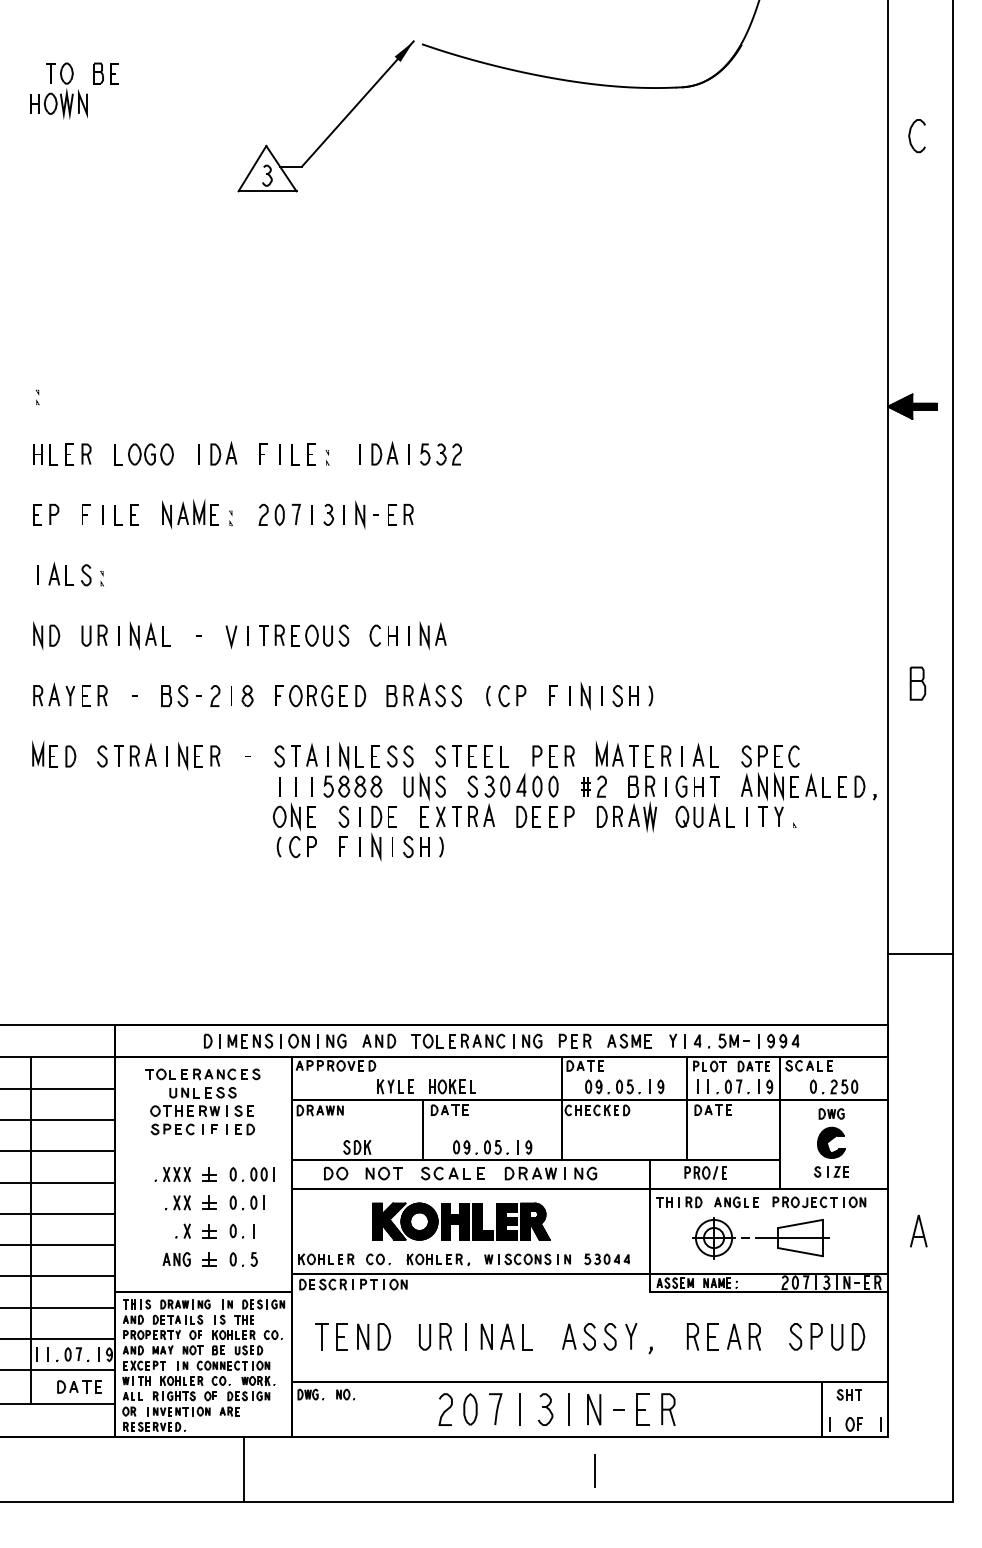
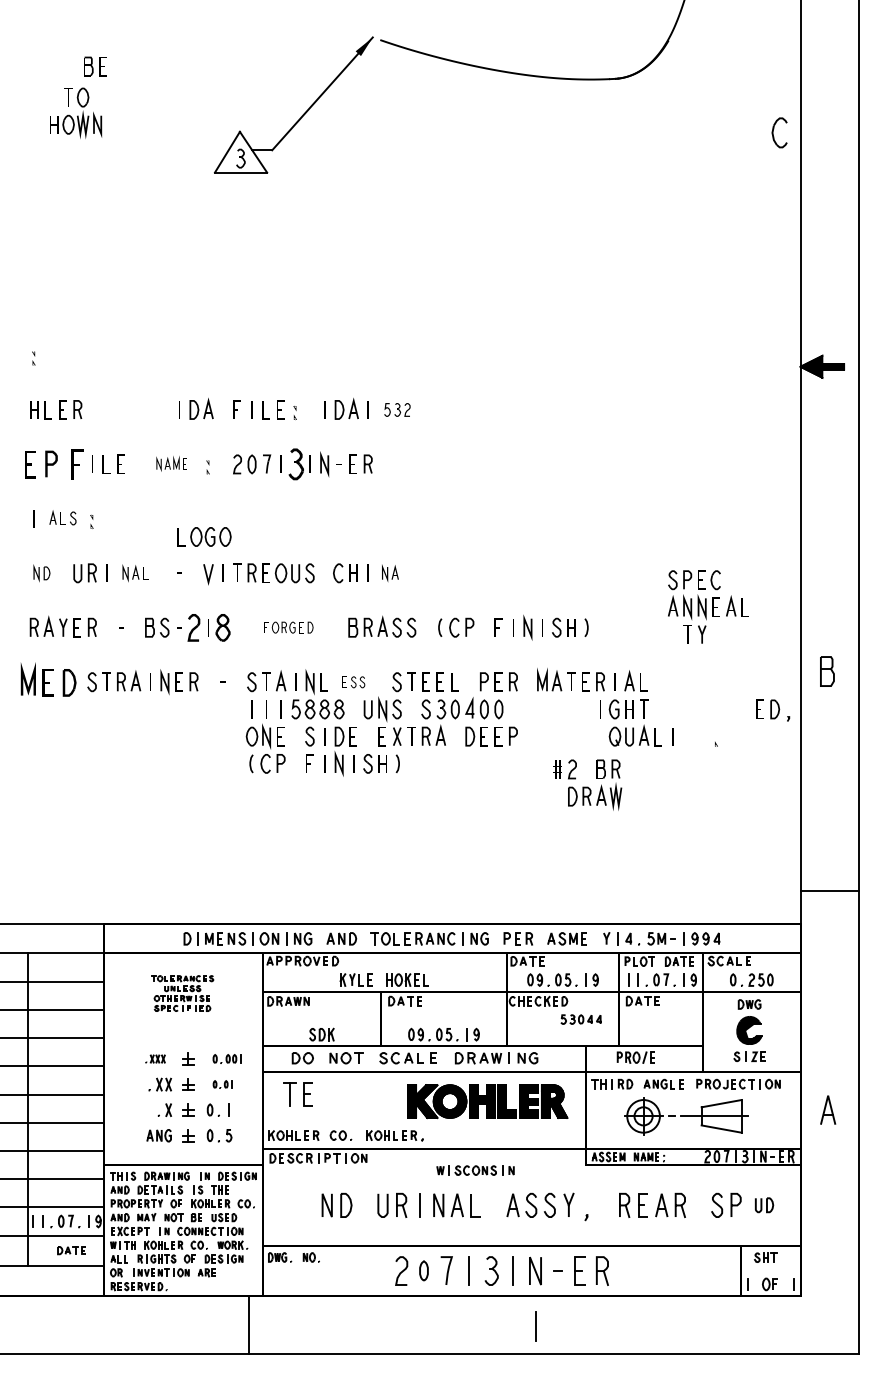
part: (59, 90) -> (76, 112), moved
part: (916, 135) -> (779, 132), moved
part: (143, 453) -> (204, 536), moved
part: (441, 453) -> (397, 409), size x0.7
part: (46, 513) -> (41, 463), size x1.4
part: (85, 513) -> (76, 463), size x1.6
part: (190, 513) -> (171, 463), size x0.6
part: (327, 515) -> (295, 464), size x1.6
part: (69, 573) -> (62, 517), size x0.7
part: (46, 635) -> (41, 573), size x0.7
part: (150, 635) -> (135, 573), size x0.7
part: (433, 635) -> (390, 573), size x0.7
part: (918, 683) -> (827, 671), moved
part: (214, 695) -> (193, 627), size x1.4
part: (246, 695) -> (222, 627), size x1.4
part: (320, 695) -> (288, 627), size x0.6
part: (53, 754) -> (48, 680), size x1.4
part: (392, 756) -> (353, 682), size x0.6
part: (786, 785) -> (708, 606), moved
part: (618, 803) -> (587, 784), moved
line: (920, 954) -> (829, 891), moved
part: (202, 1101) -> (182, 993), size x0.6
part: (172, 1173) -> (155, 1058), size x0.6
part: (251, 1173) -> (226, 1058), size x0.7
part: (246, 1202) -> (222, 1084), size x0.6
part: (461, 1221) -> (487, 1101), moved
part: (527, 1259) -> (475, 1170), moved
part: (606, 1259) -> (580, 1019), moved
part: (848, 1335) -> (764, 1204), size x0.6
part: (330, 1336) -> (297, 1094), moved
part: (79, 1386) -> (71, 1250), size x0.7
part: (469, 1409) -> (423, 1270), size x0.7
line: (243, 1470) -> (248, 1325), moved

